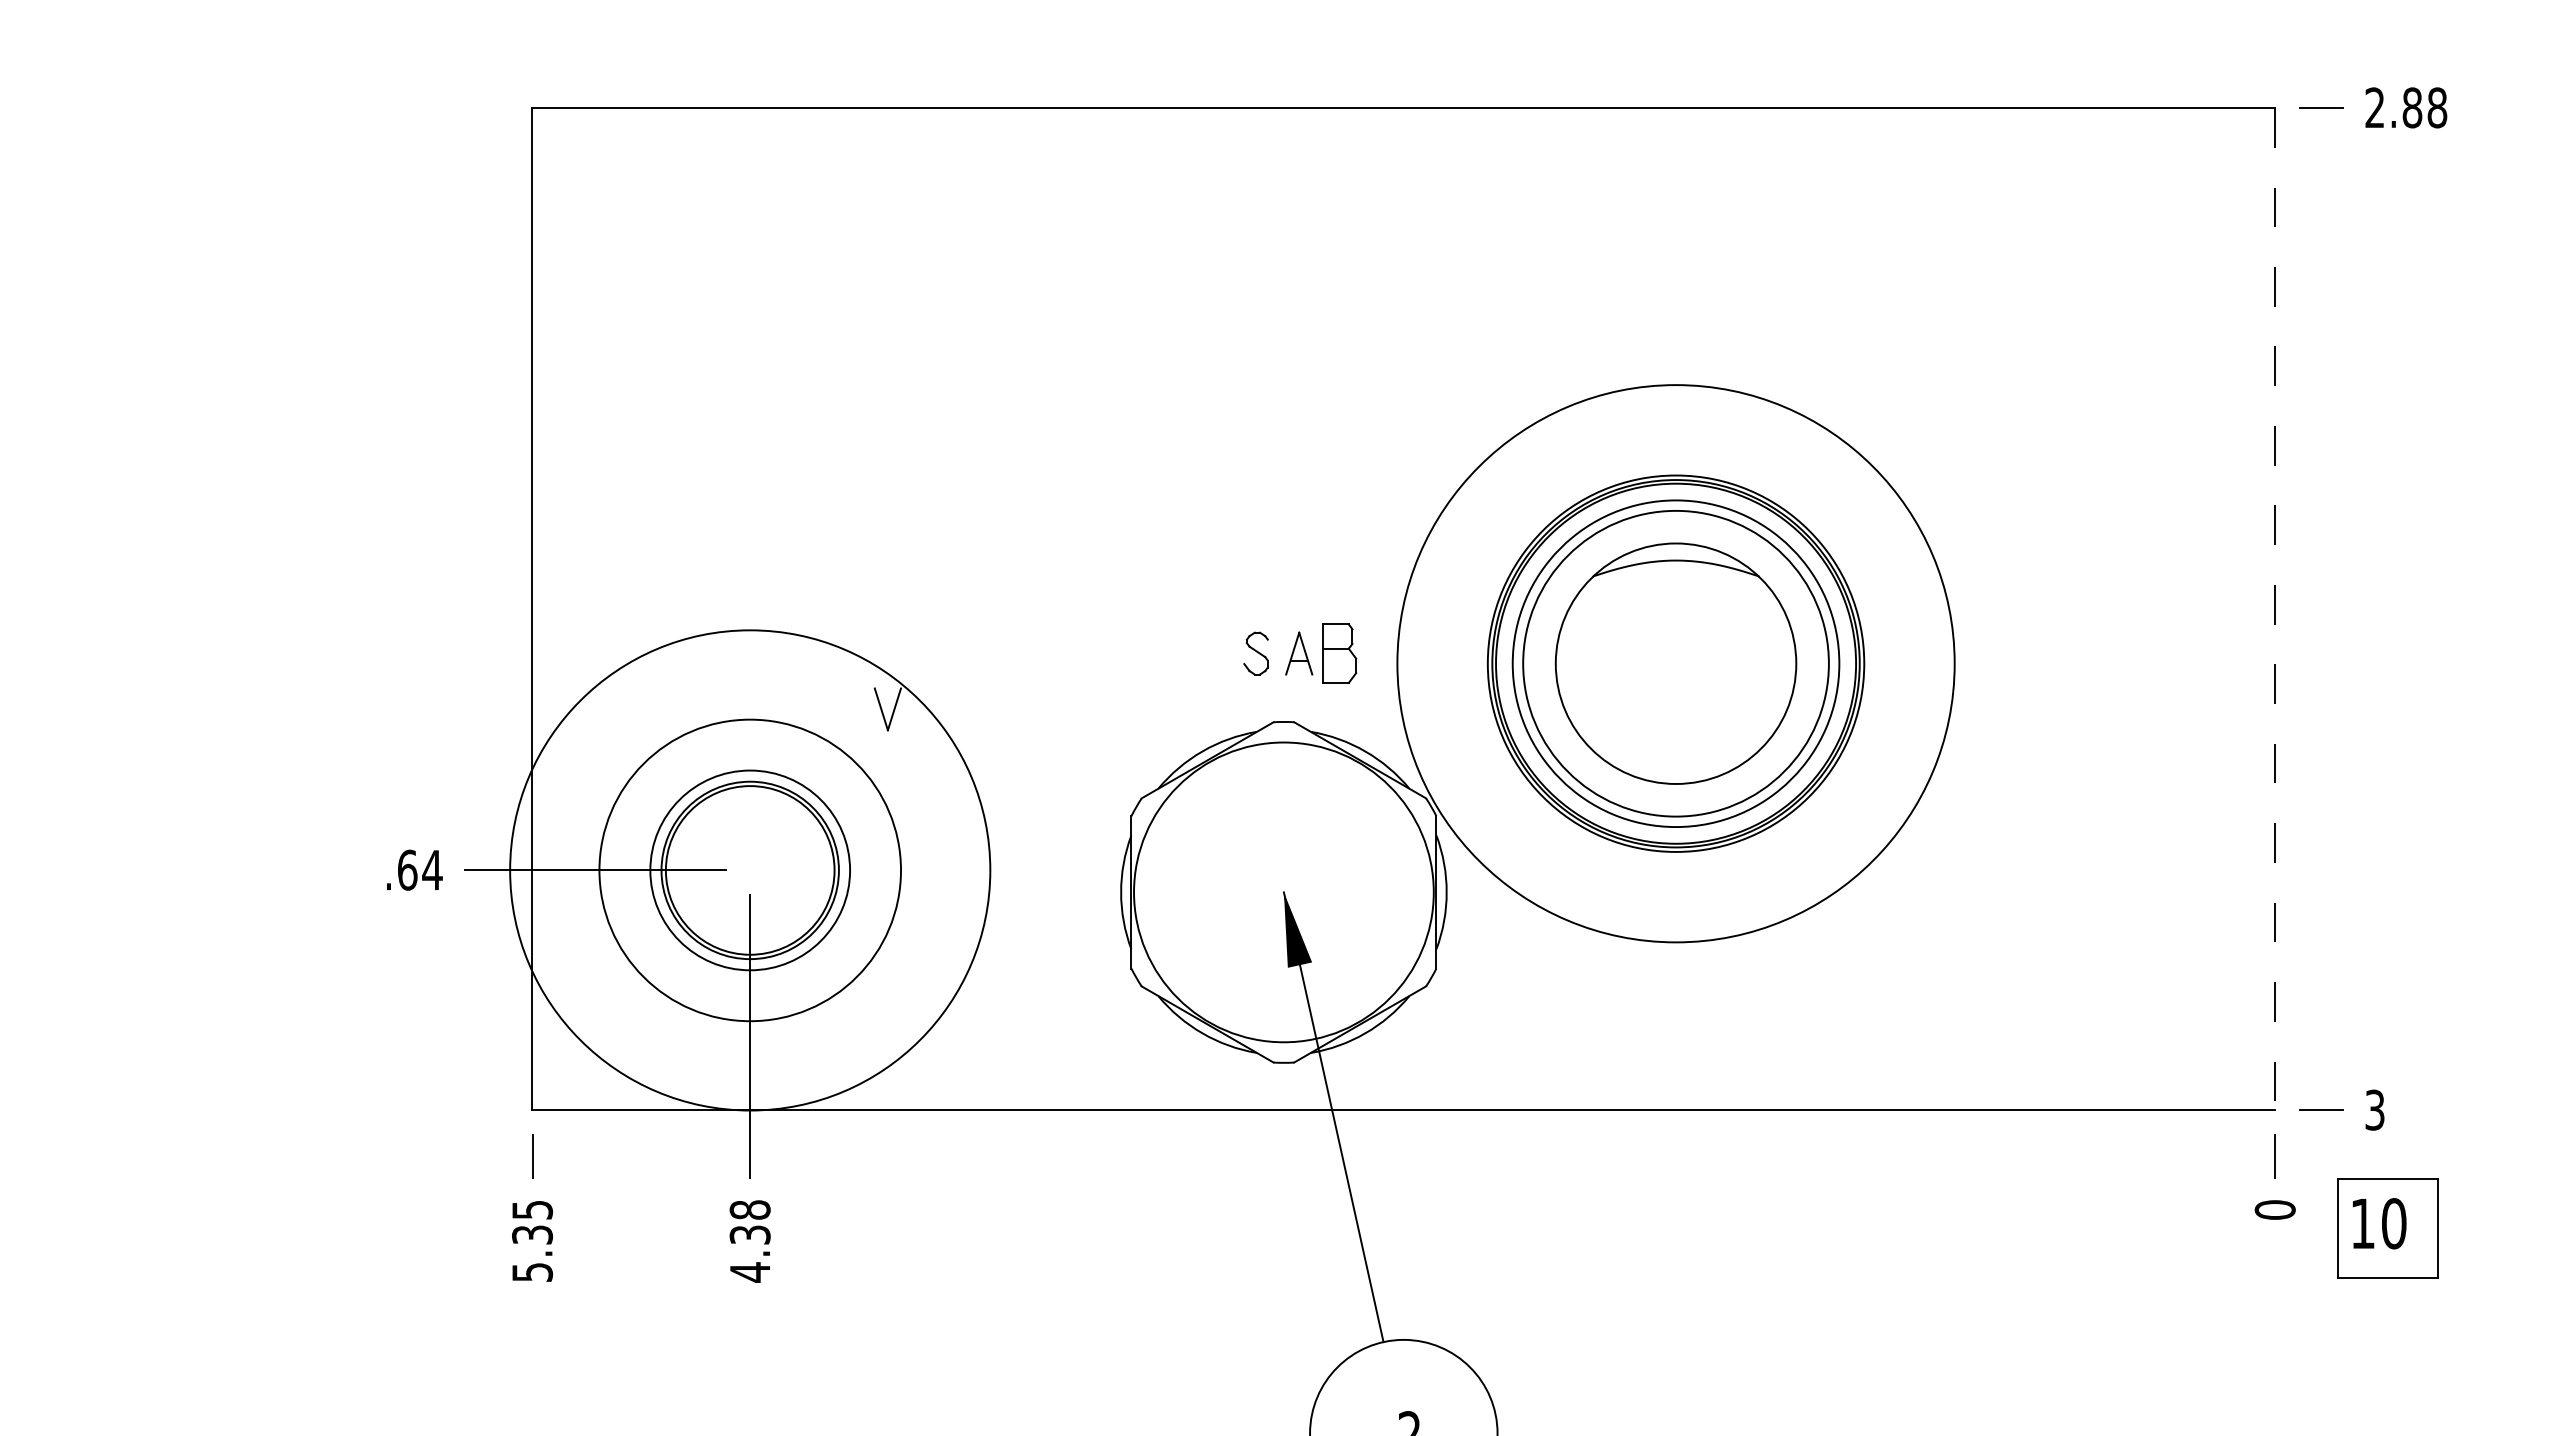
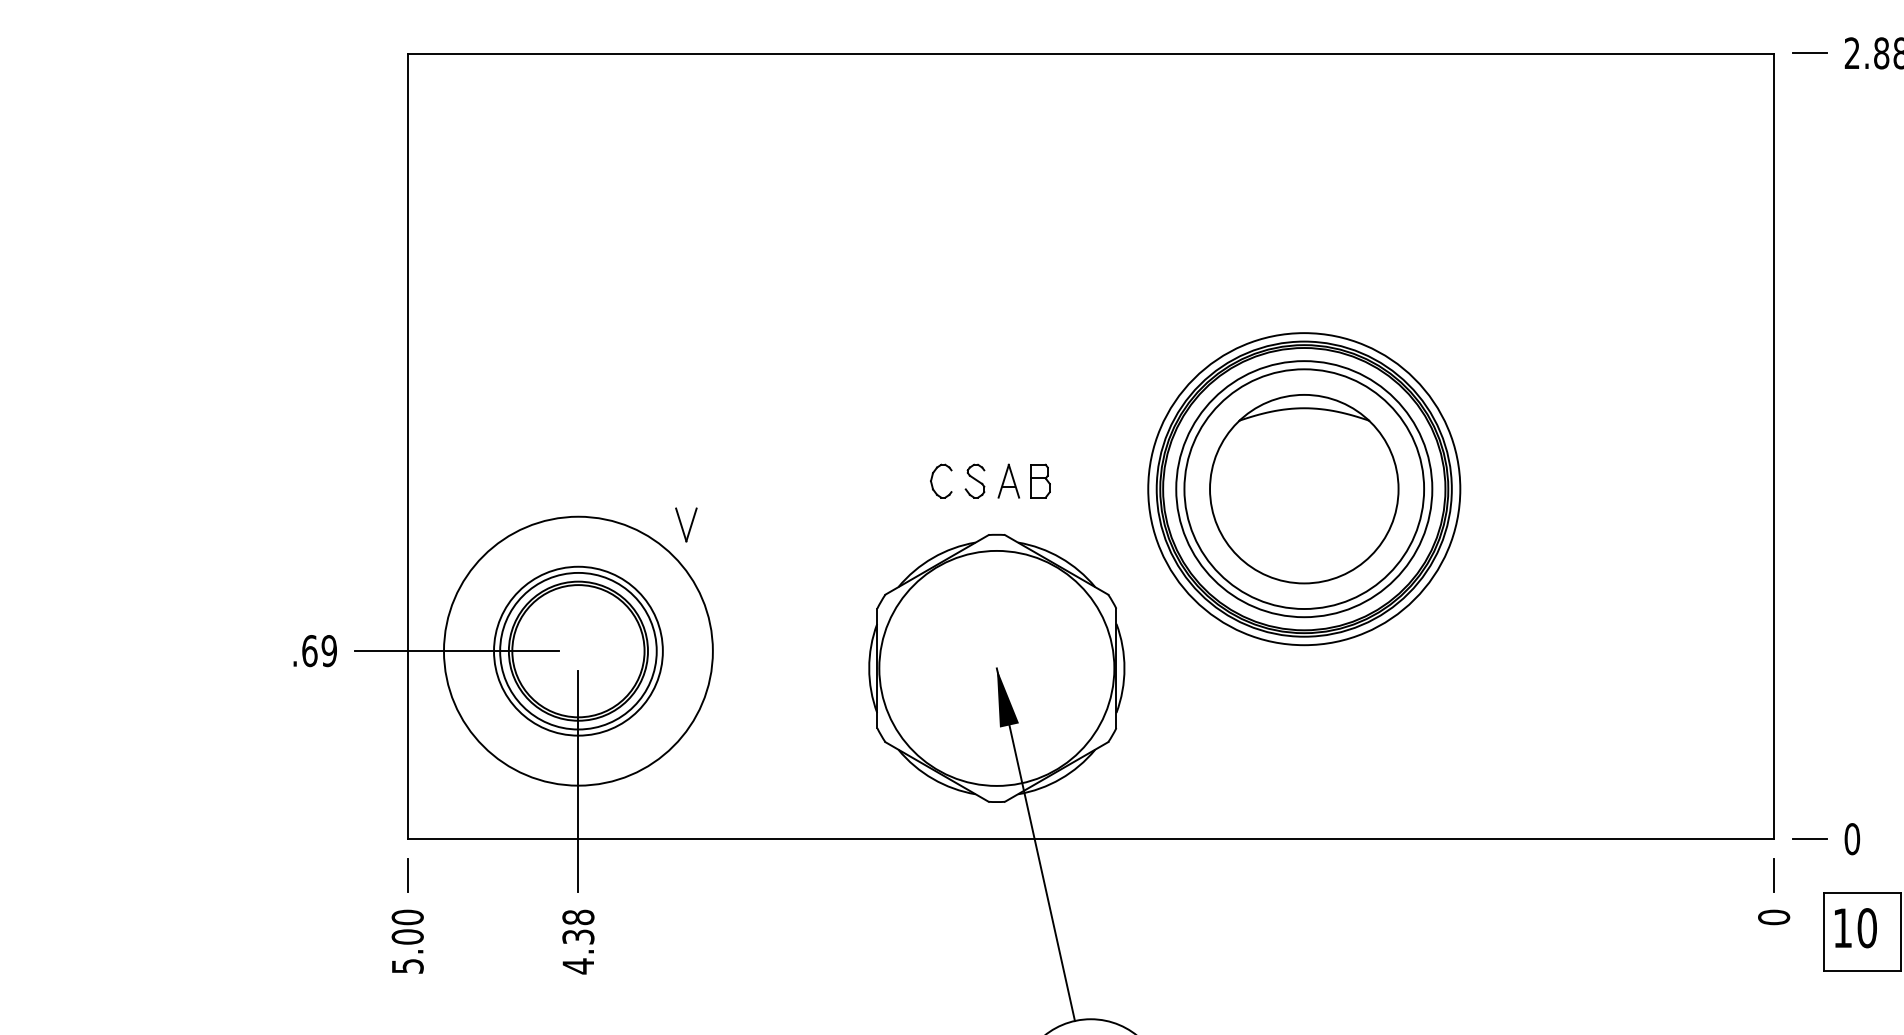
line: (2275, 609) -> (1774, 446), dashed -> solid
part: (1201, 652) -> (932, 480), added
part: (1339, 653) -> (1040, 481), size x0.71
circle: (1676, 663) -> (1304, 488), size x0.71
text: (432, 869) -> (329, 650), .64 -> .69
circle: (749, 869) -> (577, 650), size x0.71
circle: (749, 870) -> (577, 651), size x0.71
text: (2374, 1109) -> (1851, 838), 3 -> 0
text: (532, 1222) -> (407, 927), 5.35 -> 5.00

